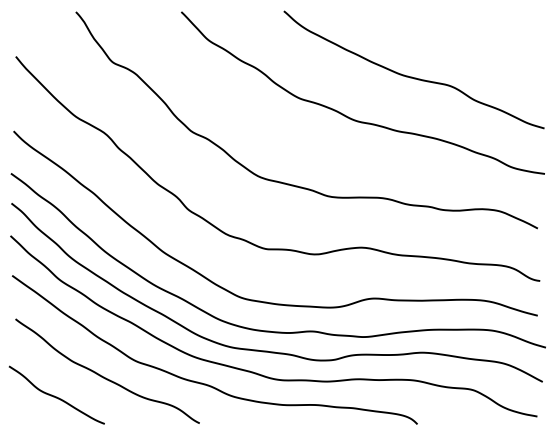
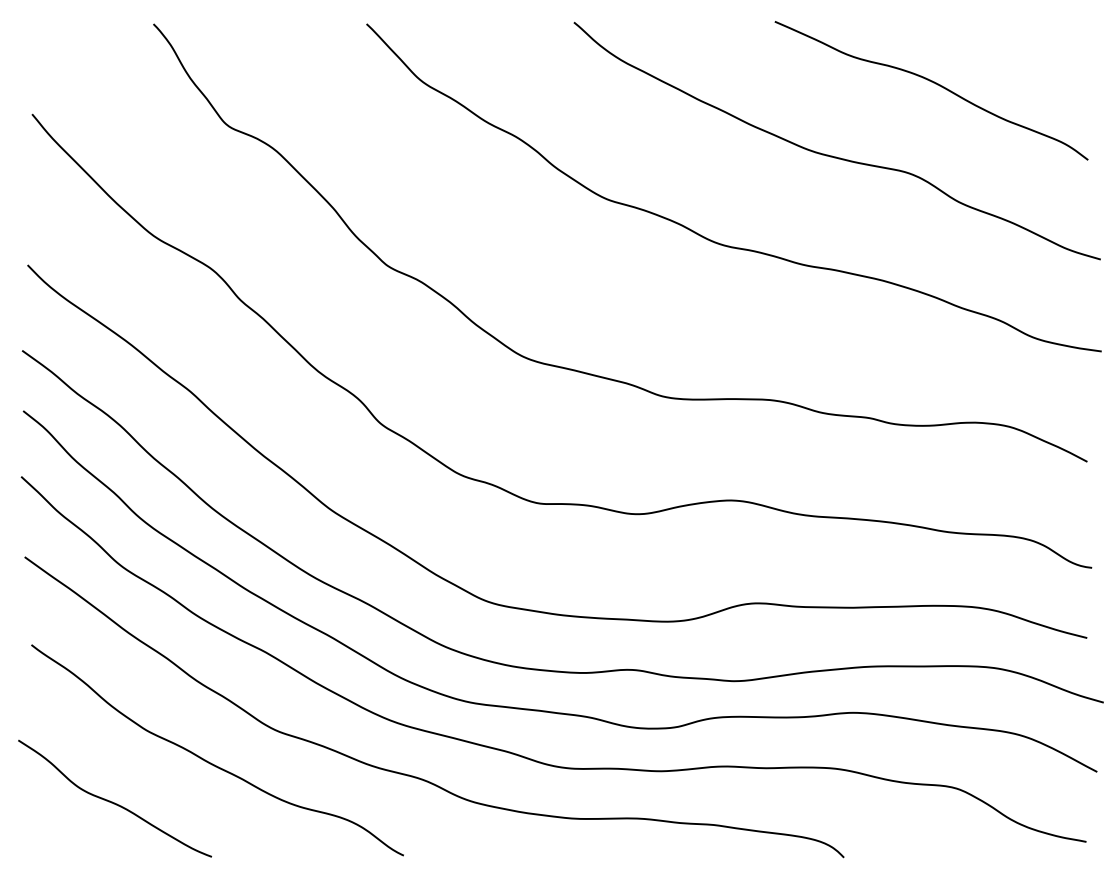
curve: (462, 42) -> (935, 85), added

